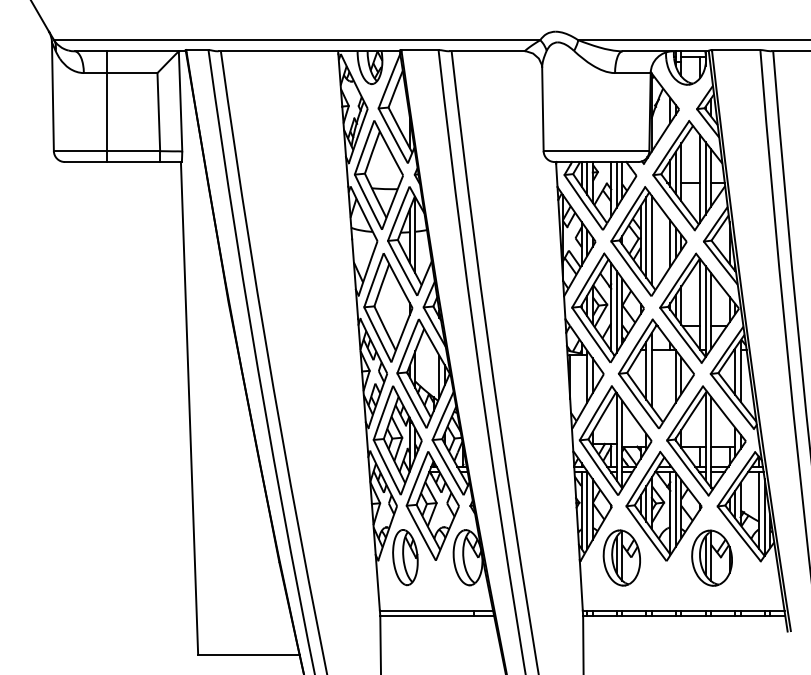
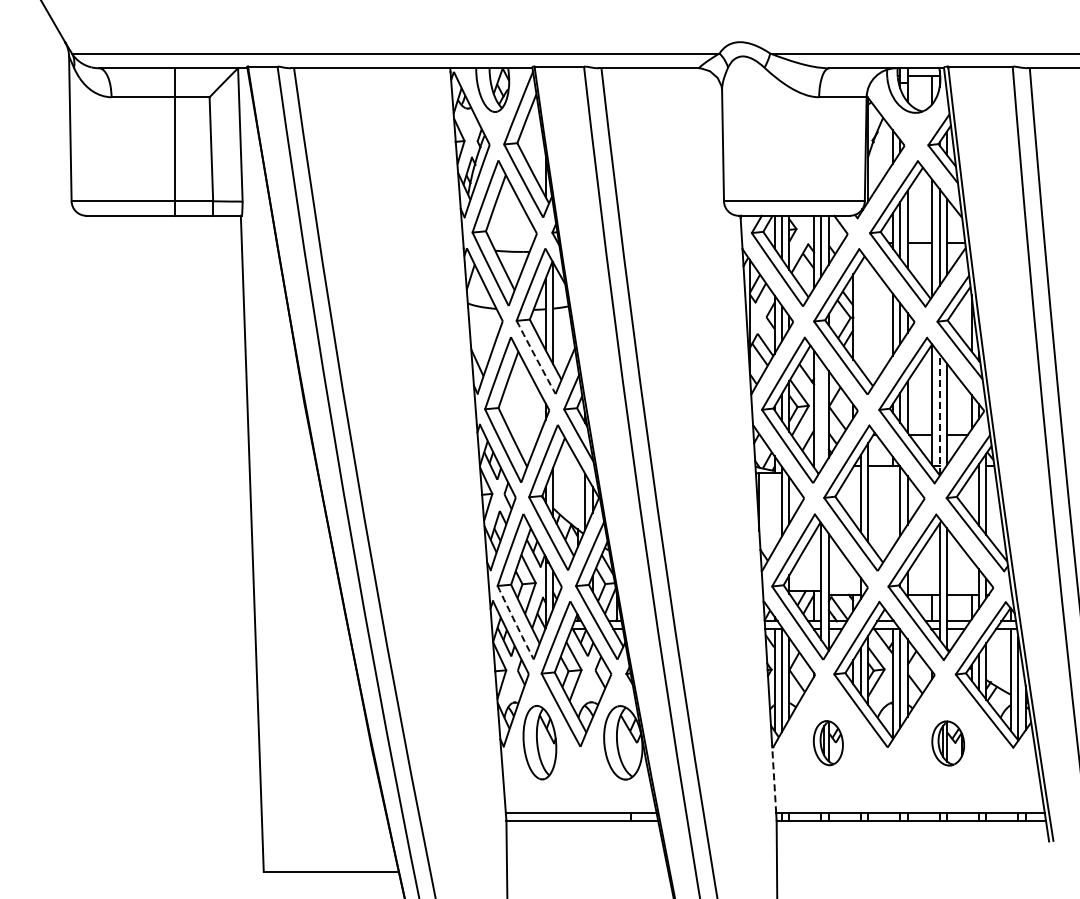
line: (107, 106) -> (175, 141), moved
line: (646, 236) -> (860, 315), removed
line: (652, 240) -> (868, 320), removed
arc: (402, 268) -> (535, 357), solid -> dashed
line: (616, 311) -> (821, 414), removed
line: (705, 311) -> (939, 414), solid -> dashed
arc: (387, 467) -> (515, 622), solid -> dashed
part: (622, 557) -> (828, 742), size x0.6
part: (711, 558) -> (947, 743), size x0.6
line: (581, 585) -> (774, 779), solid -> dashed

